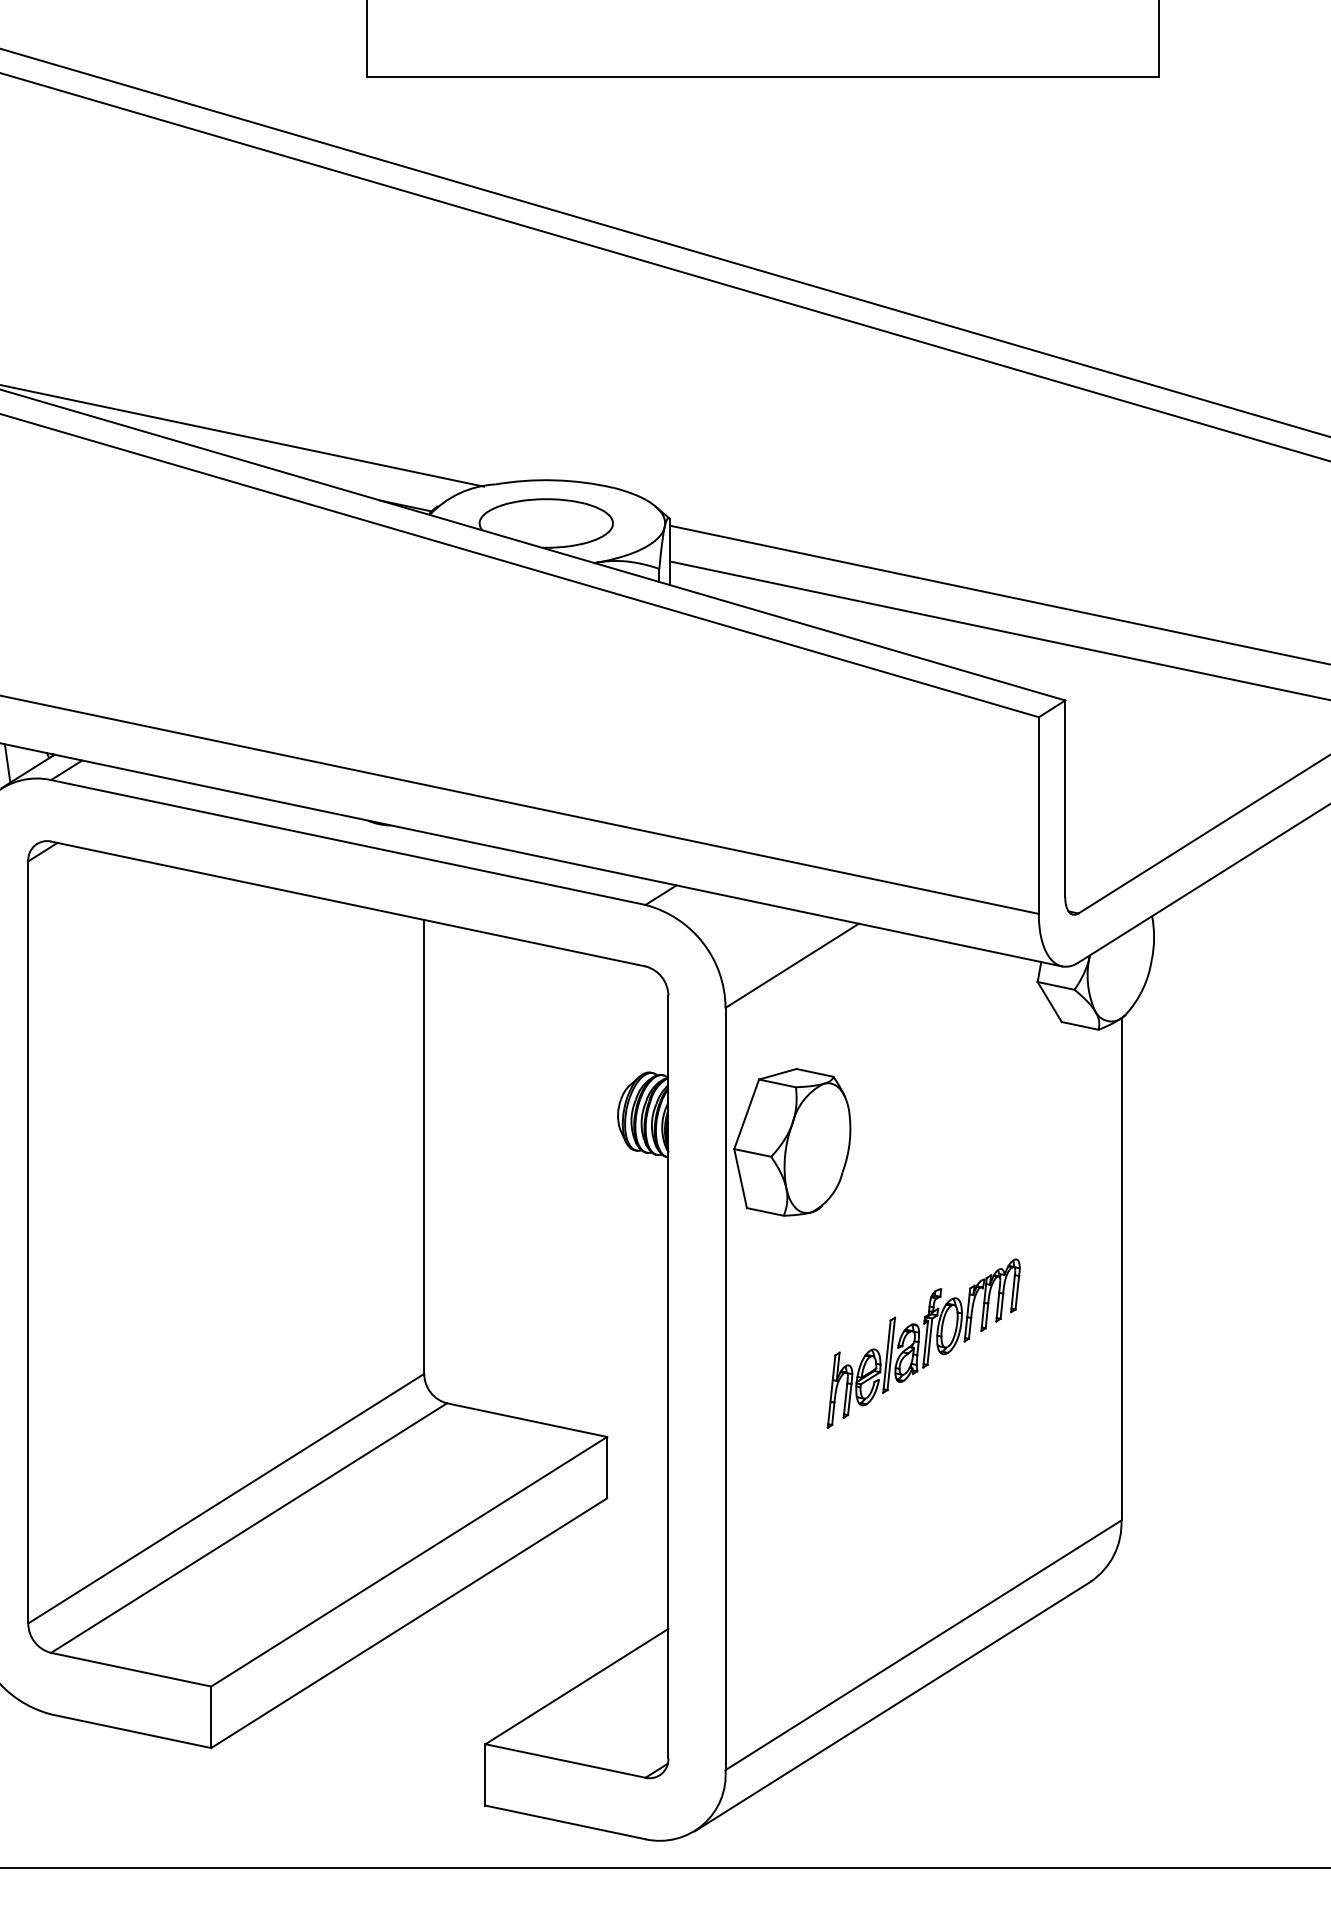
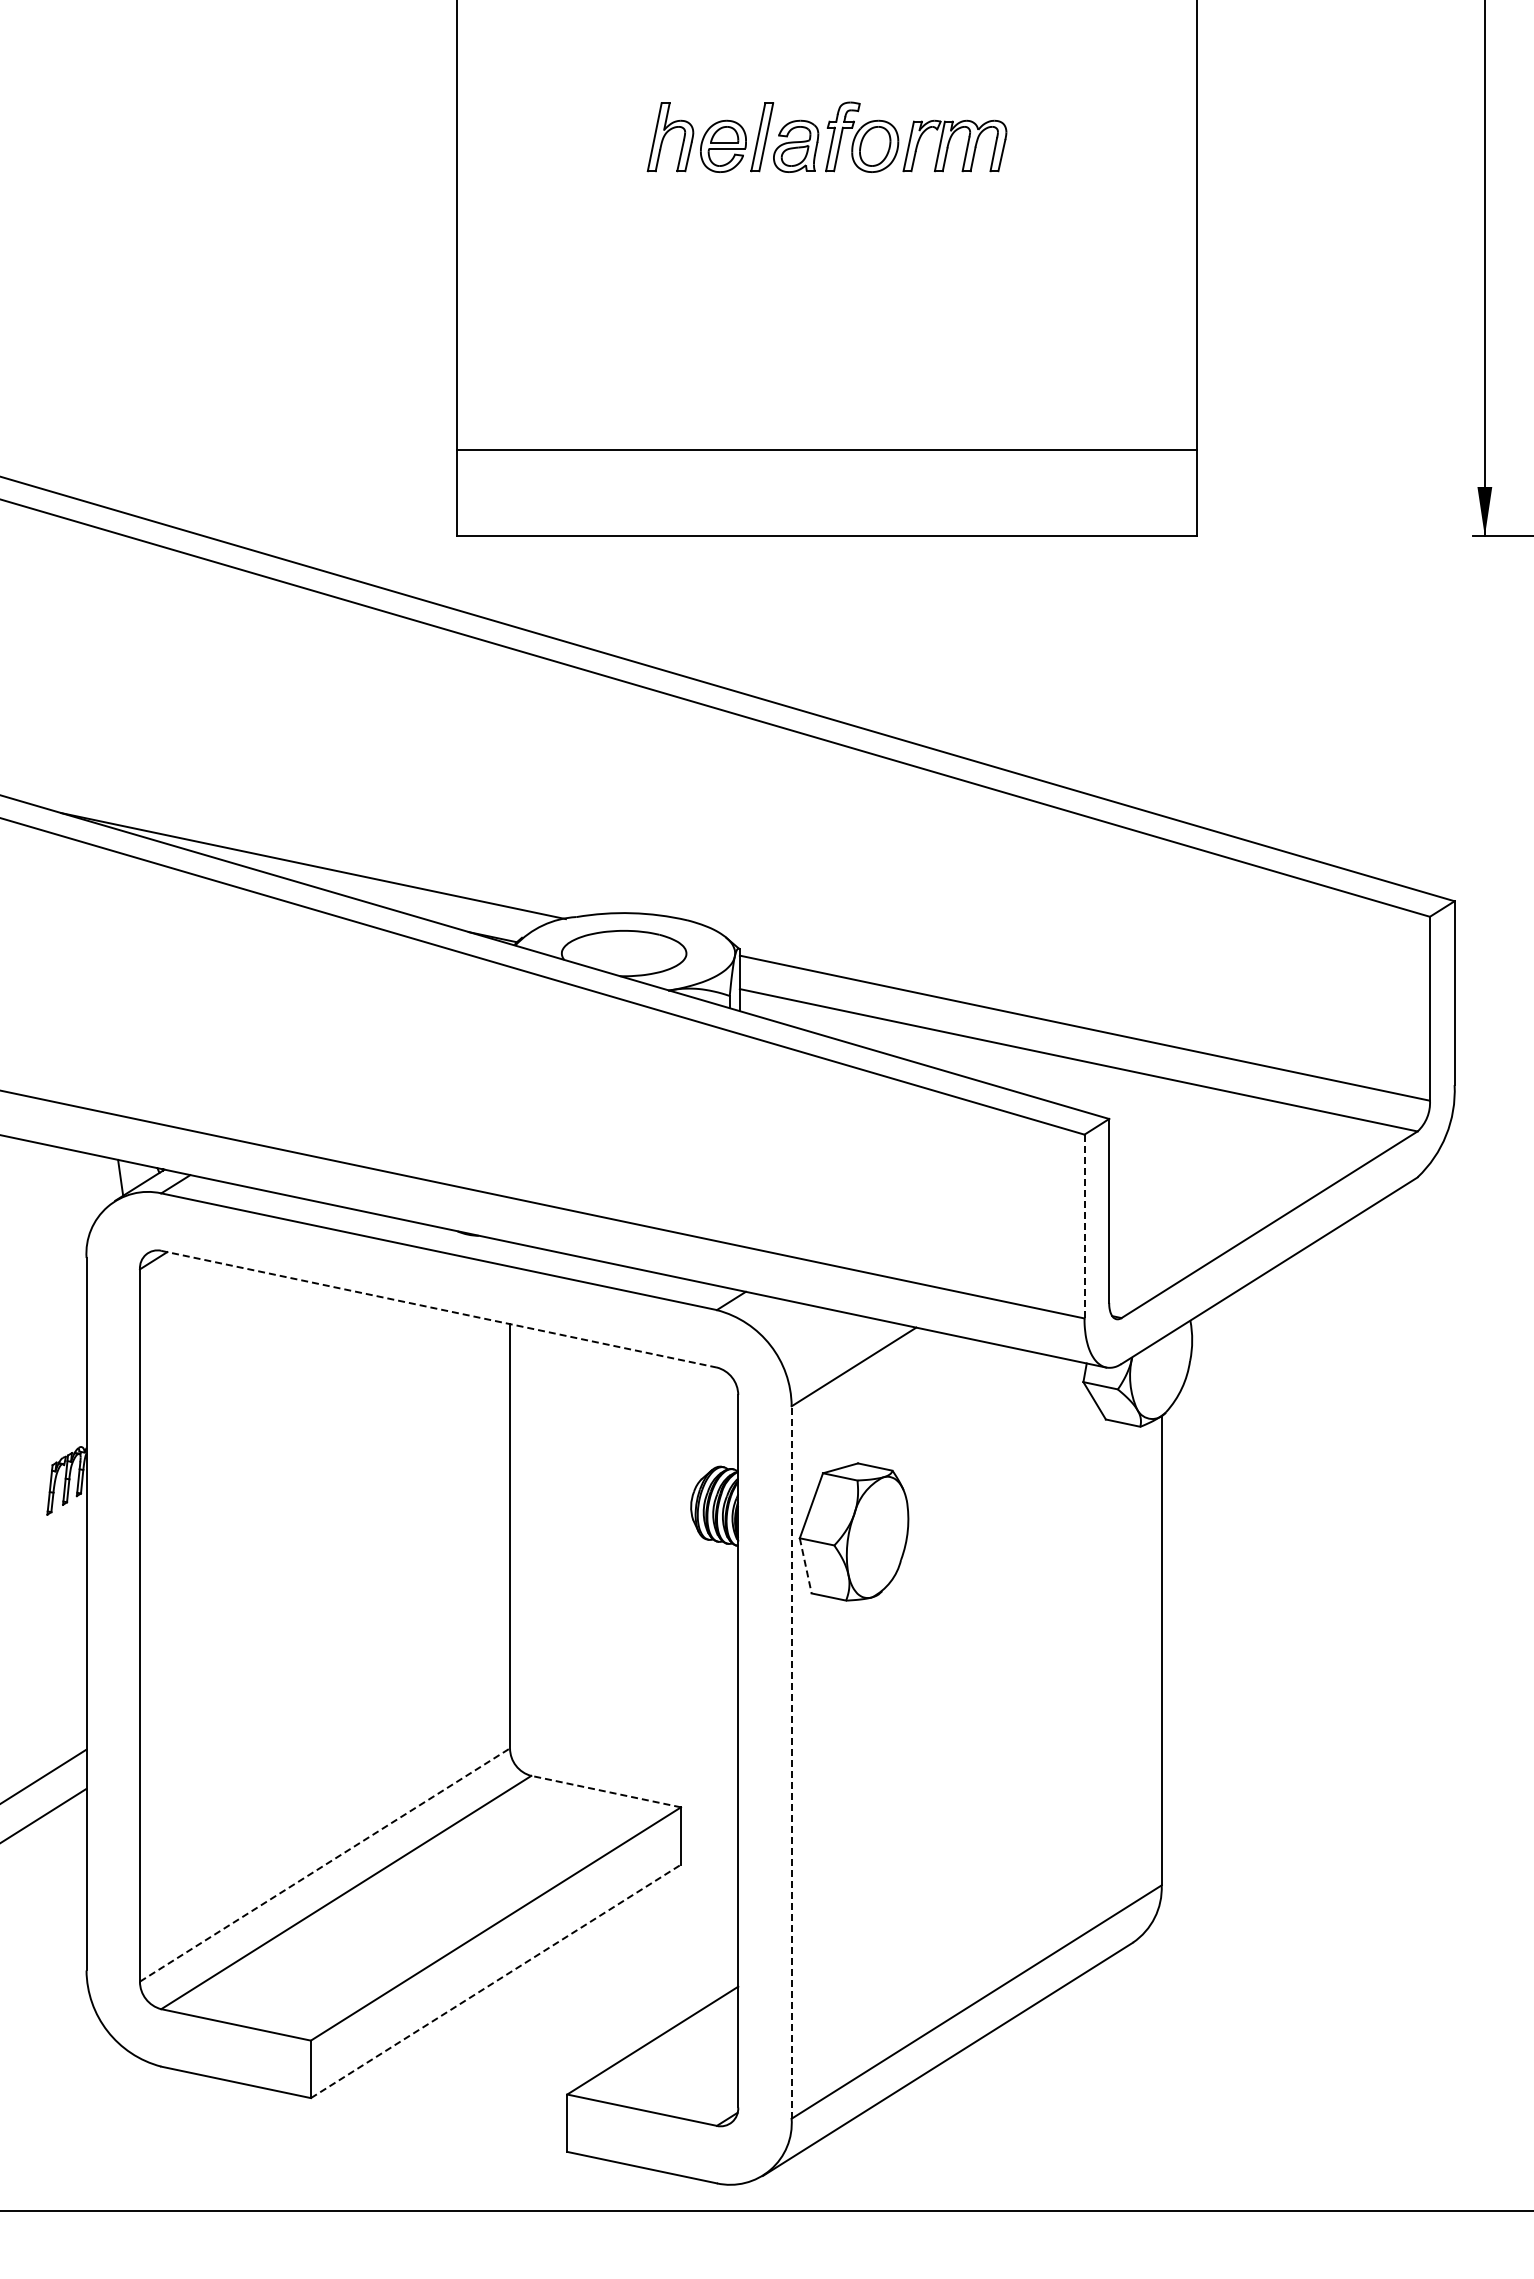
line: (1038, 815) -> (1084, 1226), solid -> dashed
line: (348, 904) -> (439, 1309), solid -> dashed
line: (740, 1179) -> (805, 1566), solid -> dashed
part: (923, 1342) -> (976, 1719), removed
line: (725, 1388) -> (791, 1762), solid -> dashed
line: (526, 1420) -> (605, 1791), solid -> dashed
line: (225, 1499) -> (324, 1865), solid -> dashed
line: (408, 1623) -> (495, 1981), solid -> dashed

